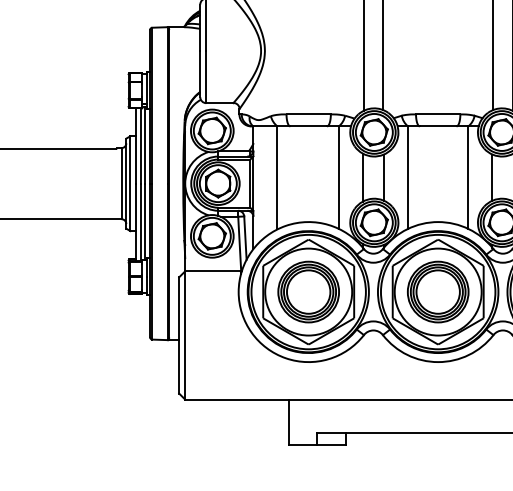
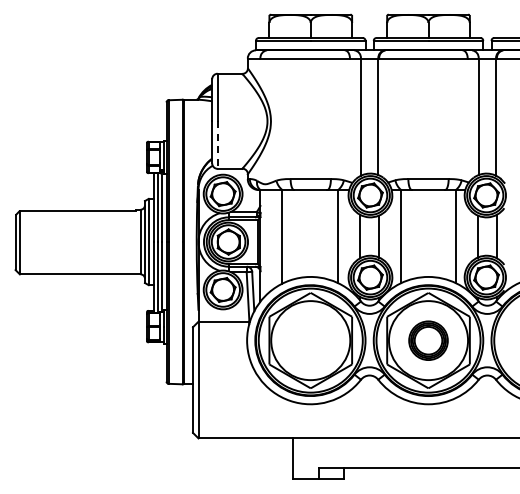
line: (206, 77) -> (217, 145), solid -> dashed
part: (308, 291) -> (310, 340), removed
part: (438, 291) -> (428, 340), size x0.7

